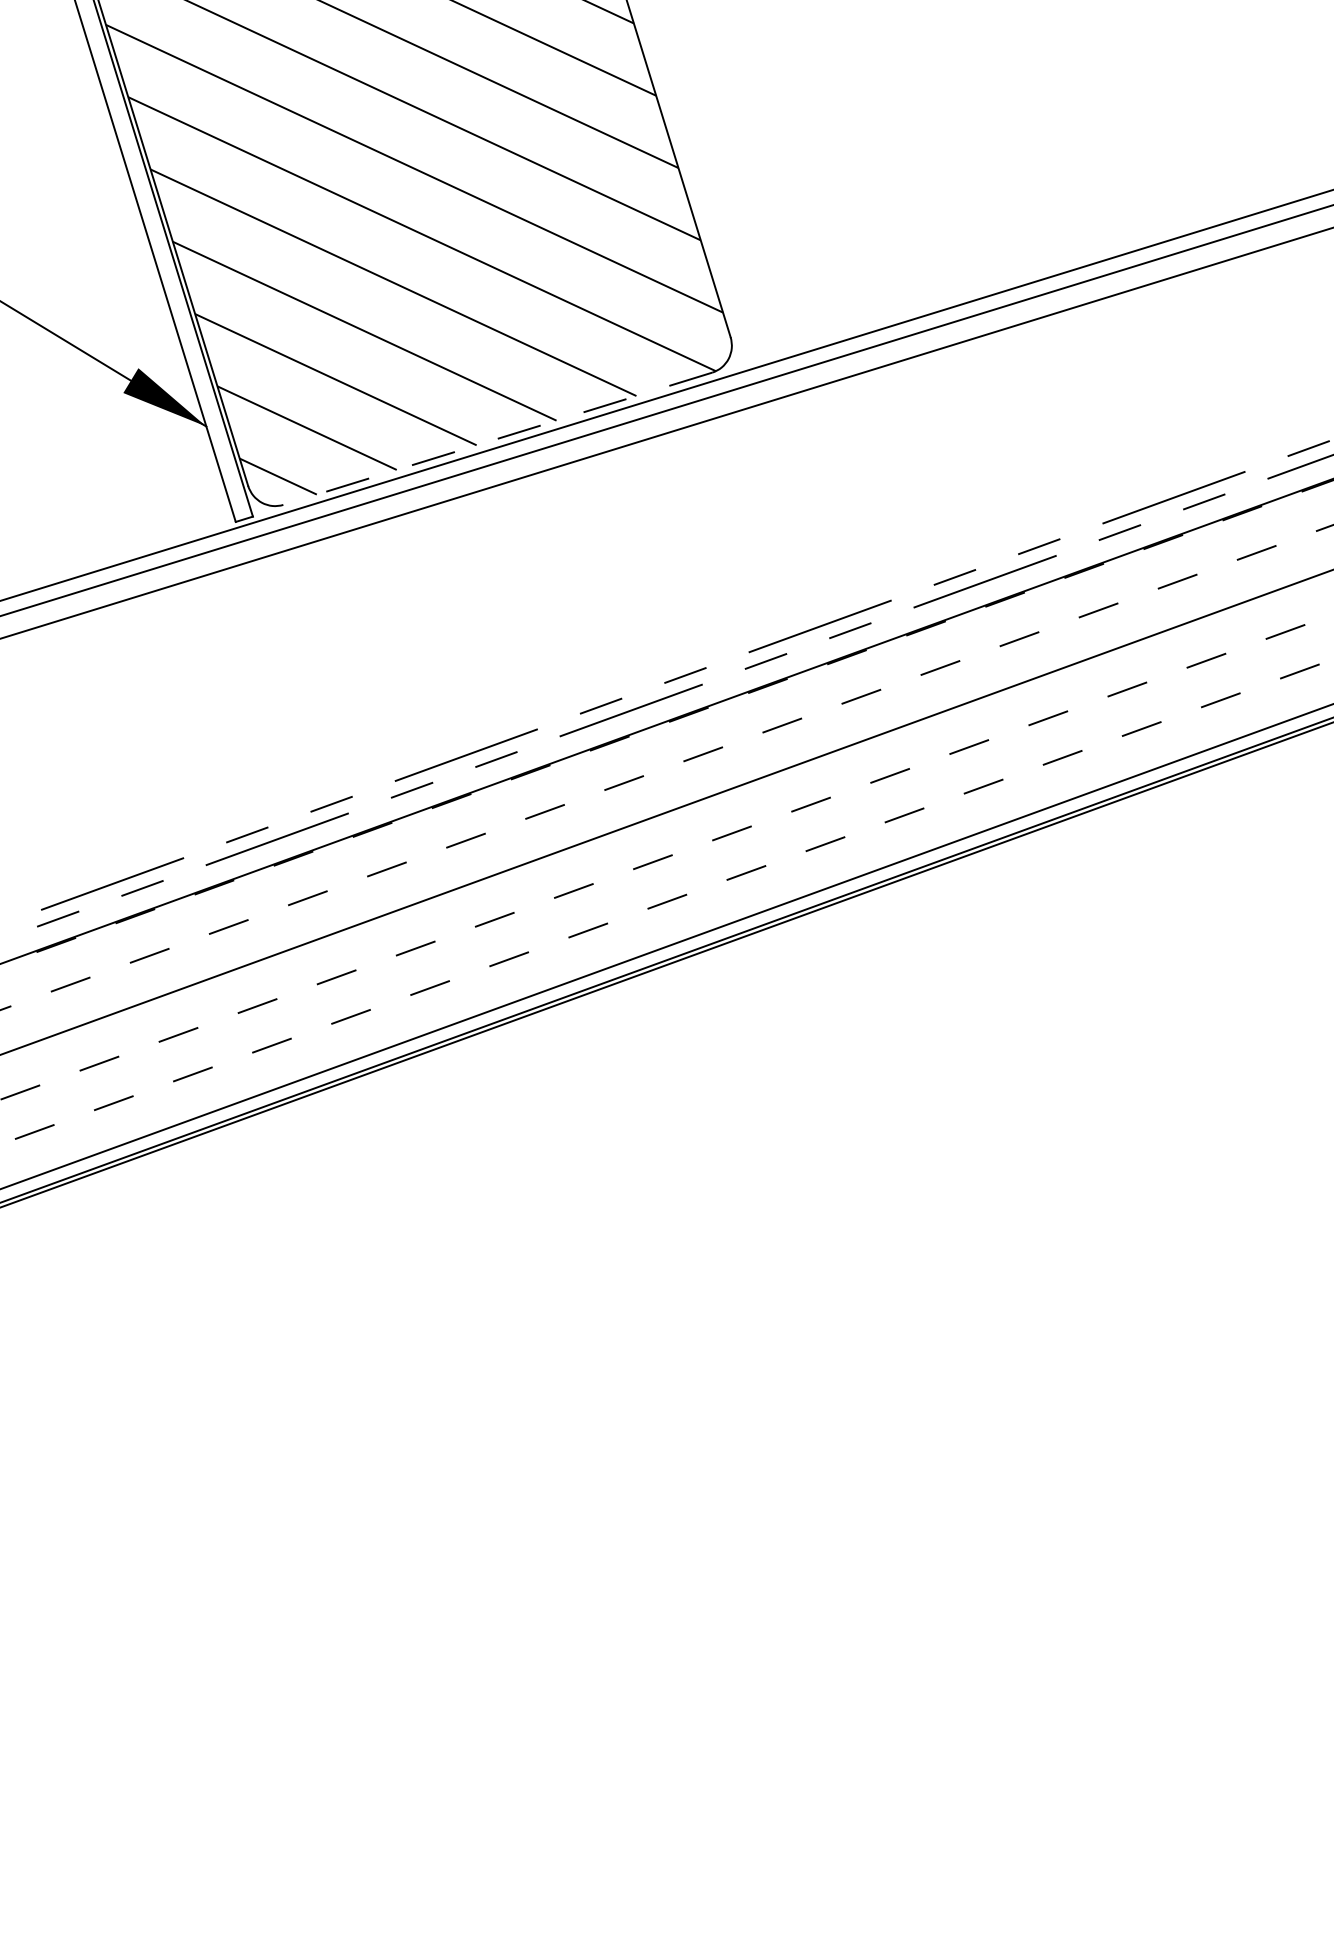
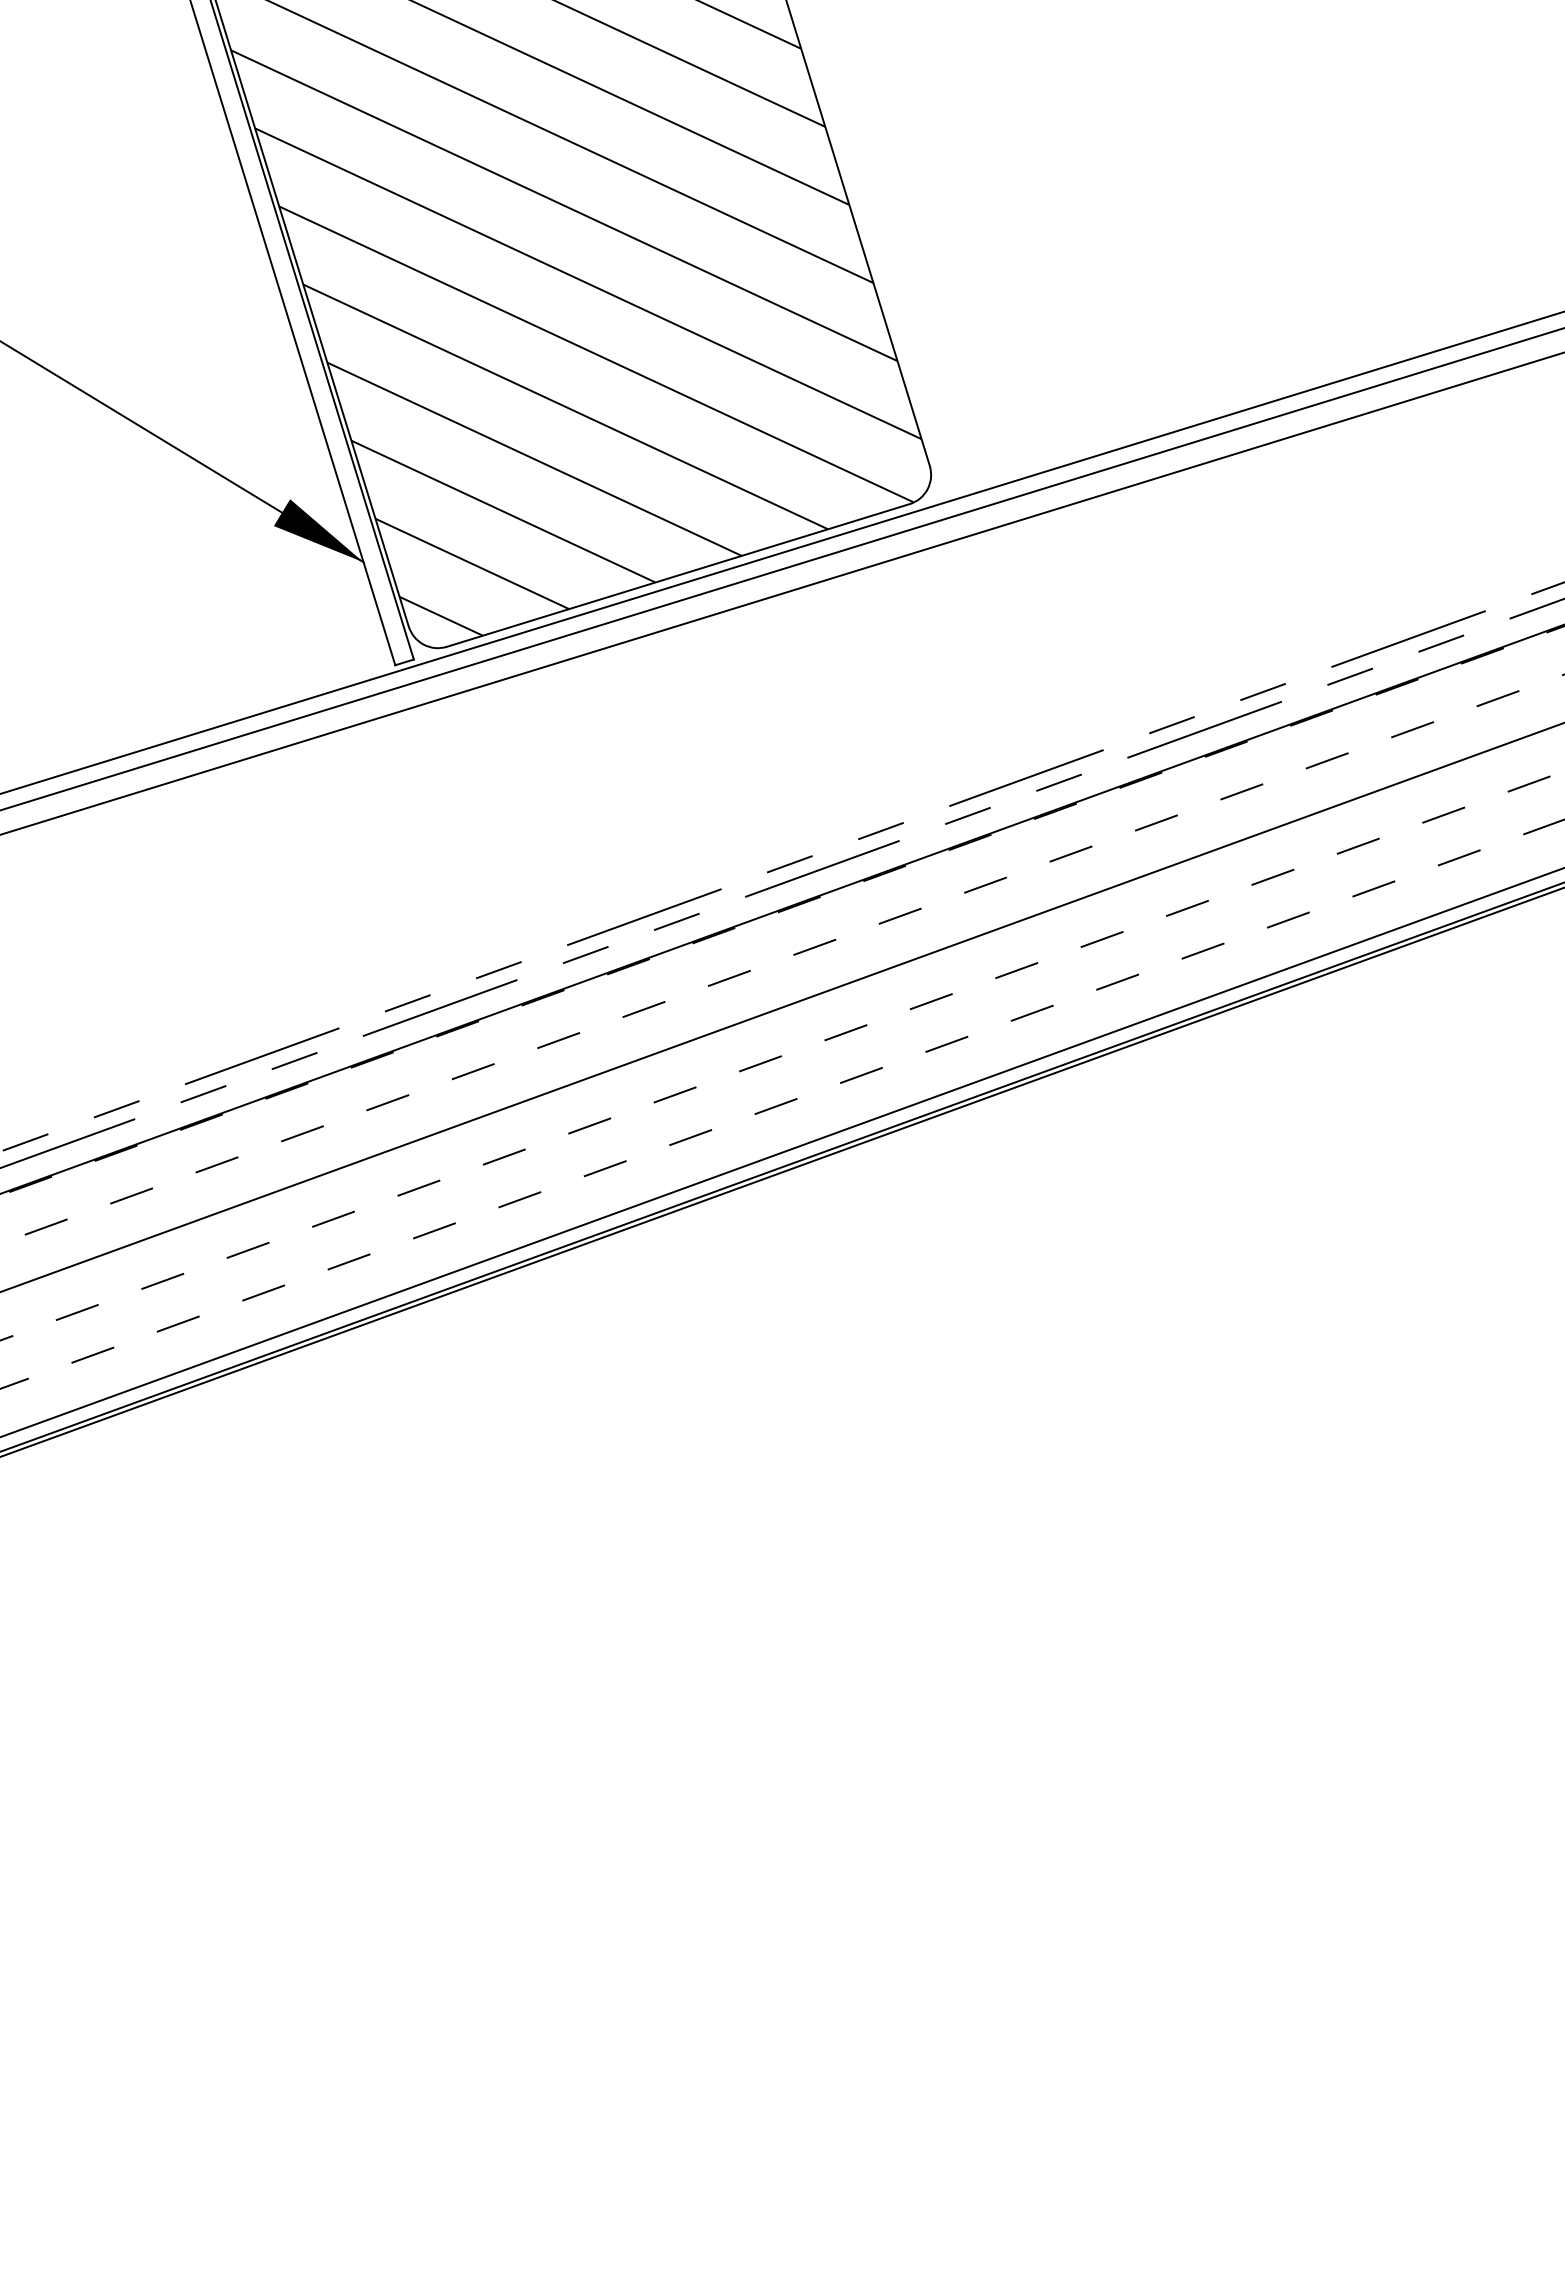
line: (497, 438) -> (677, 575), dashed -> solid

